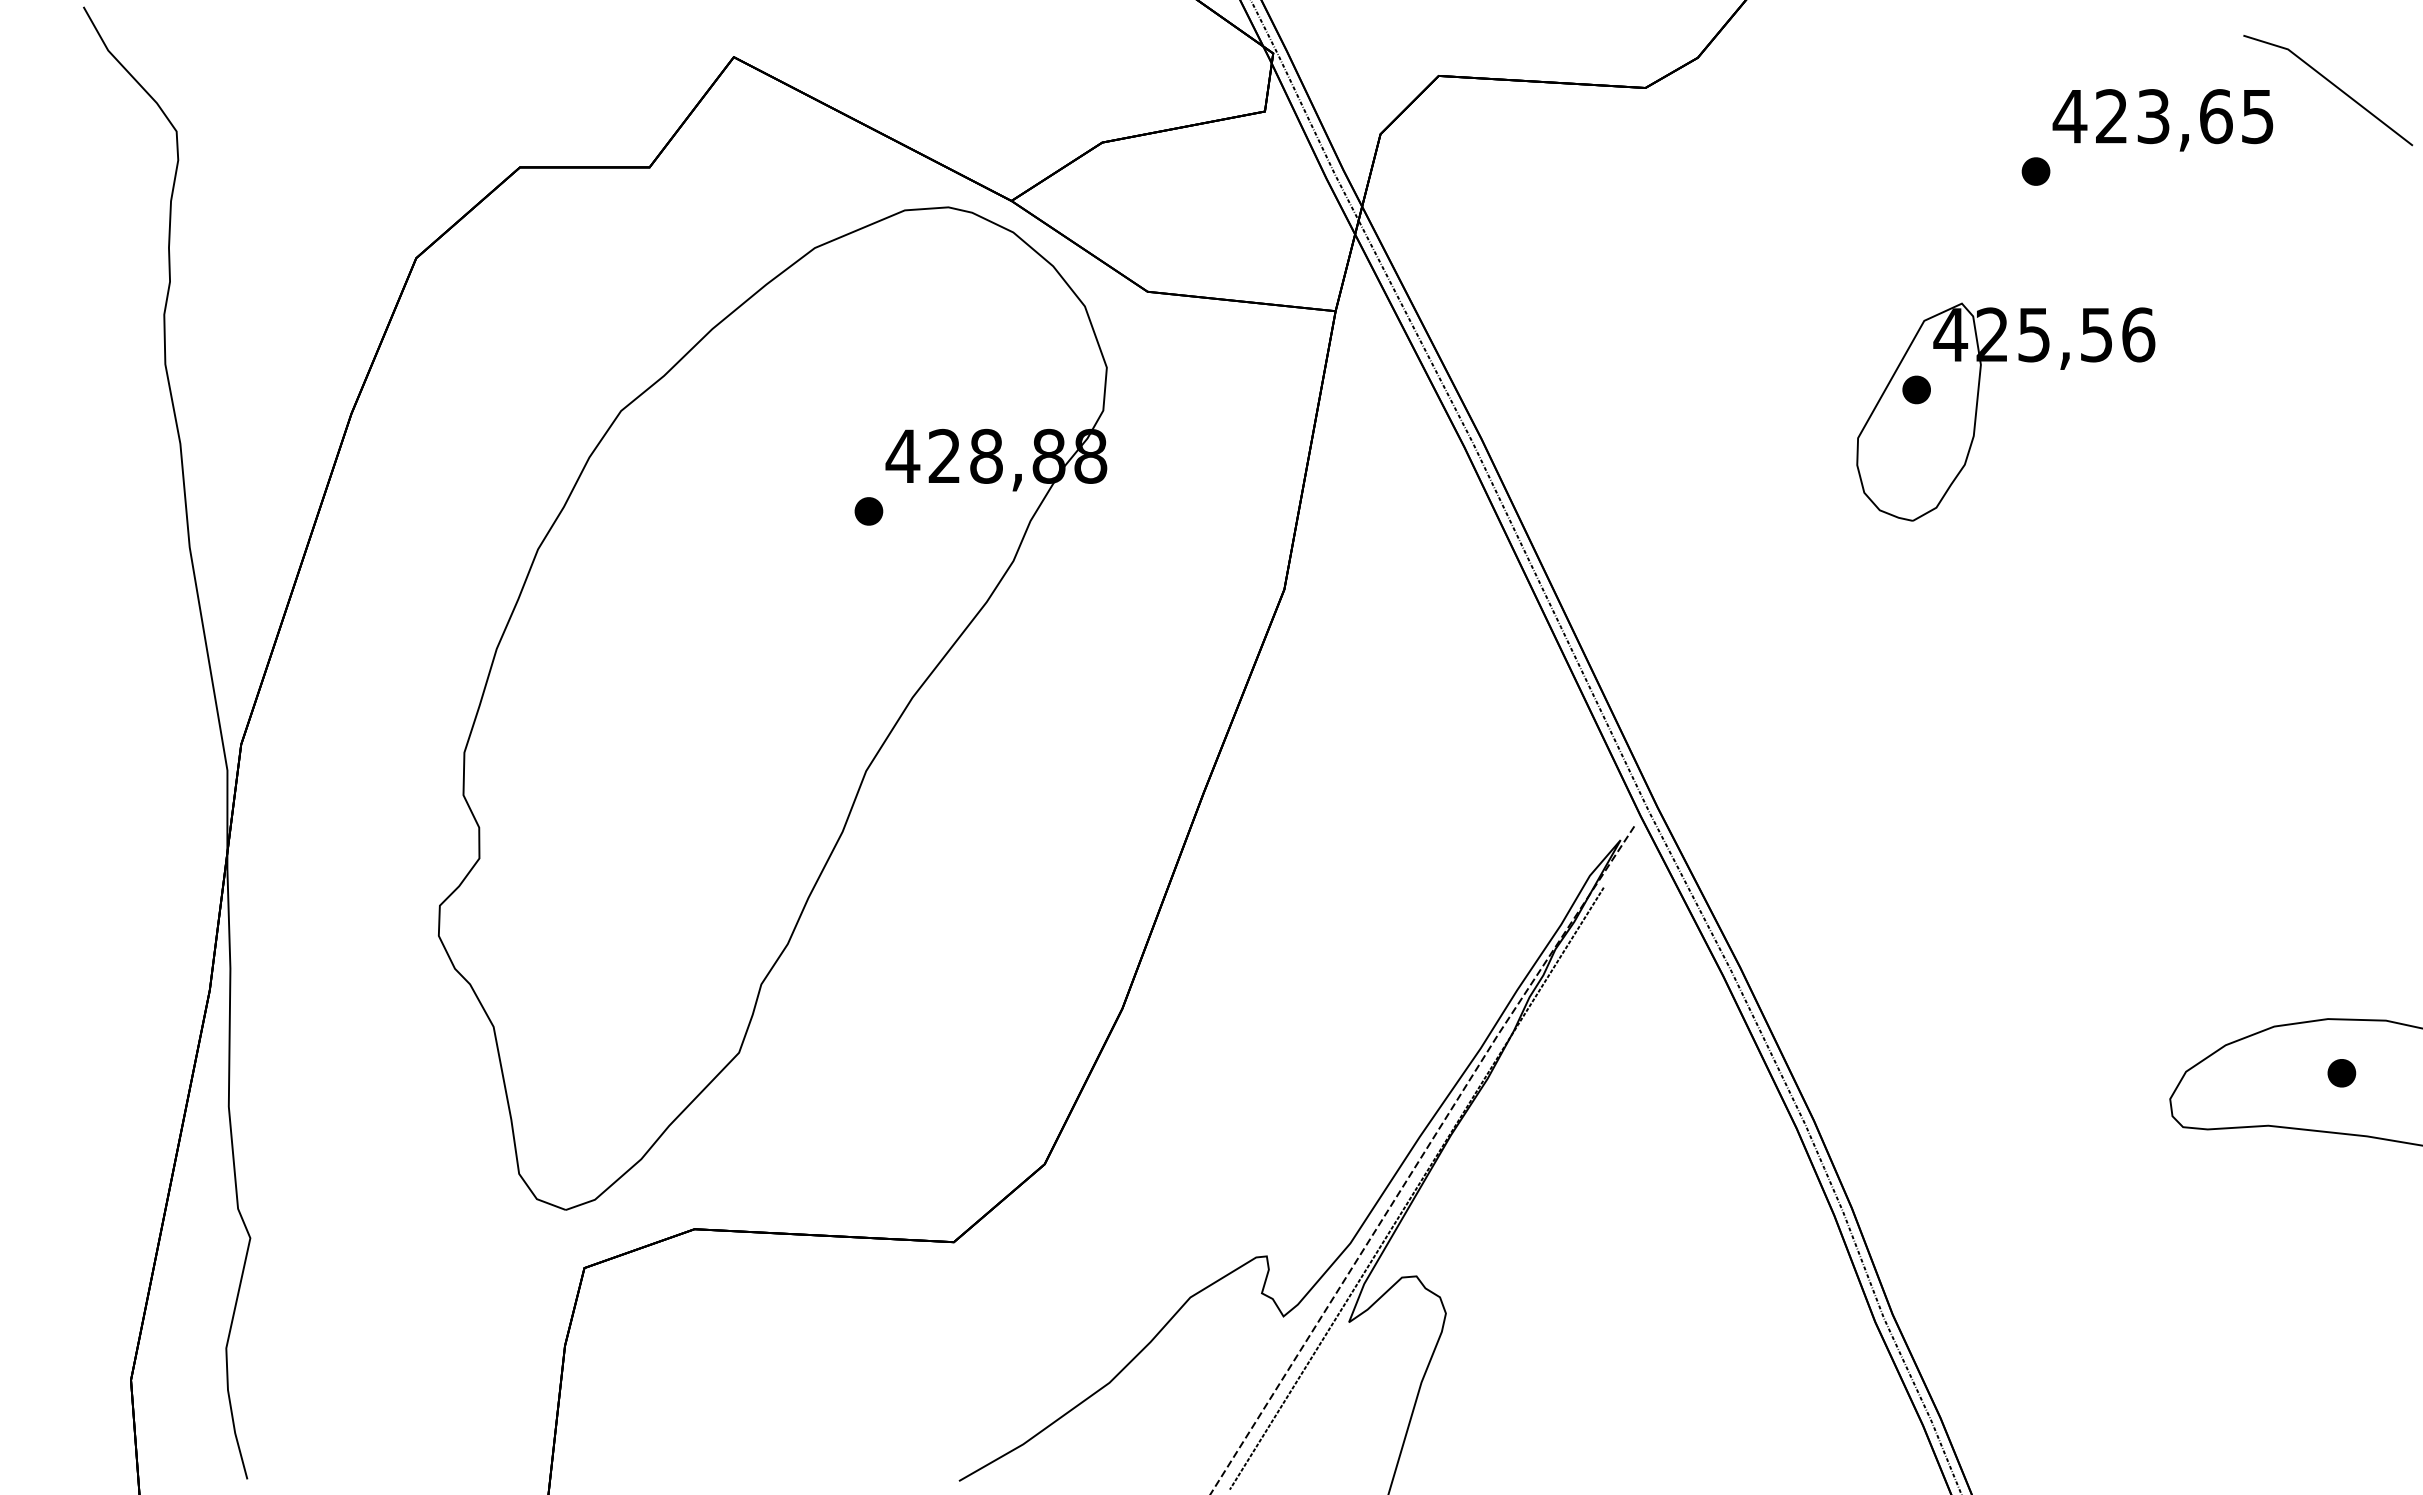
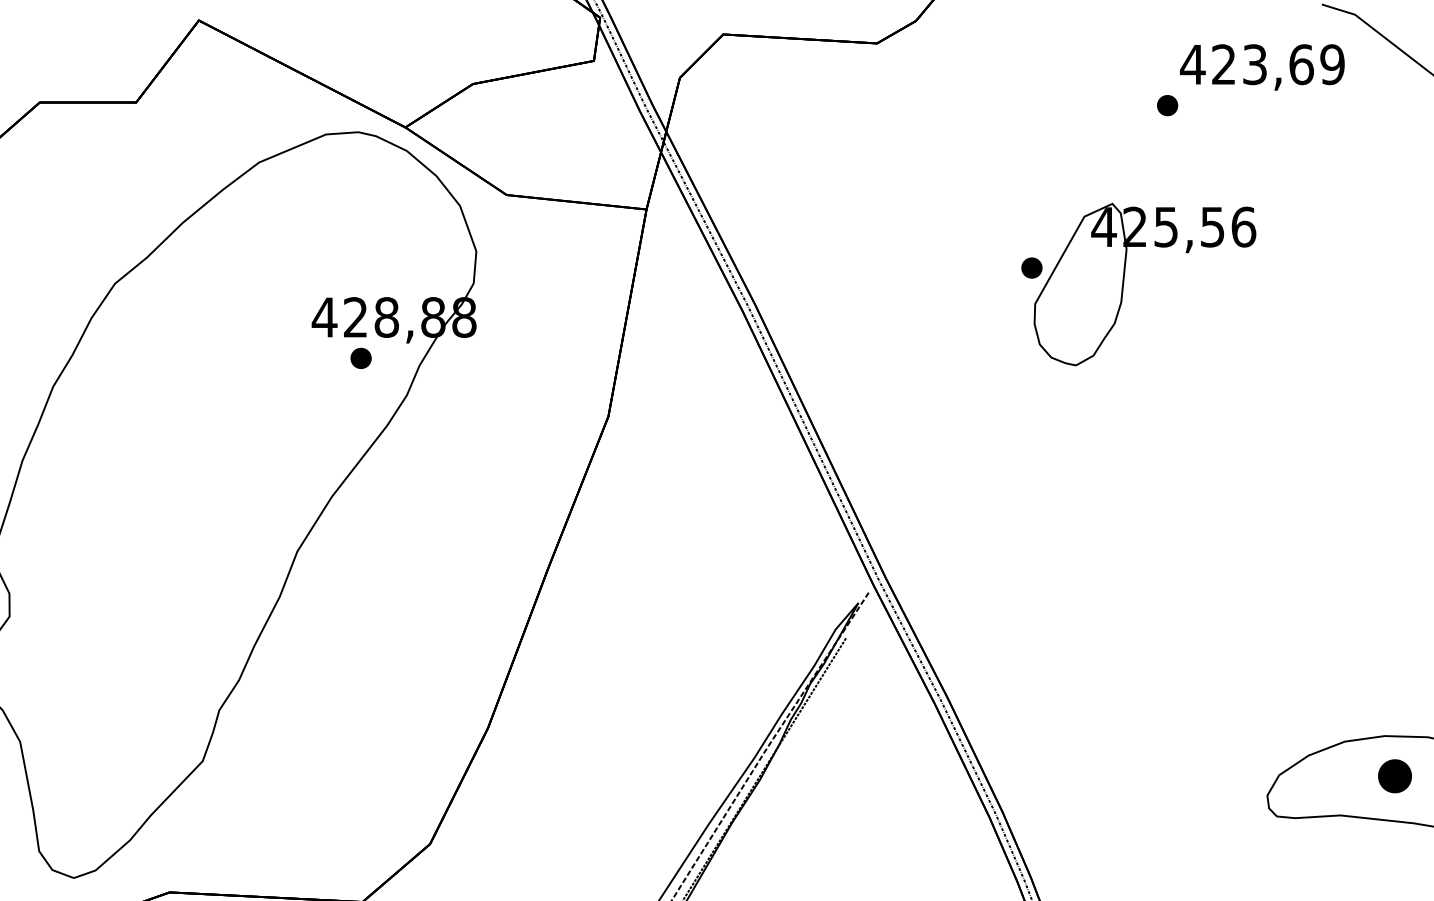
text: (2257, 116) -> (1332, 64), 423,65 -> 423,69
part: (1916, 389) -> (1031, 267), moved
part: (868, 511) -> (360, 358), moved
part: (2341, 1073) -> (1394, 776), size x1.6

